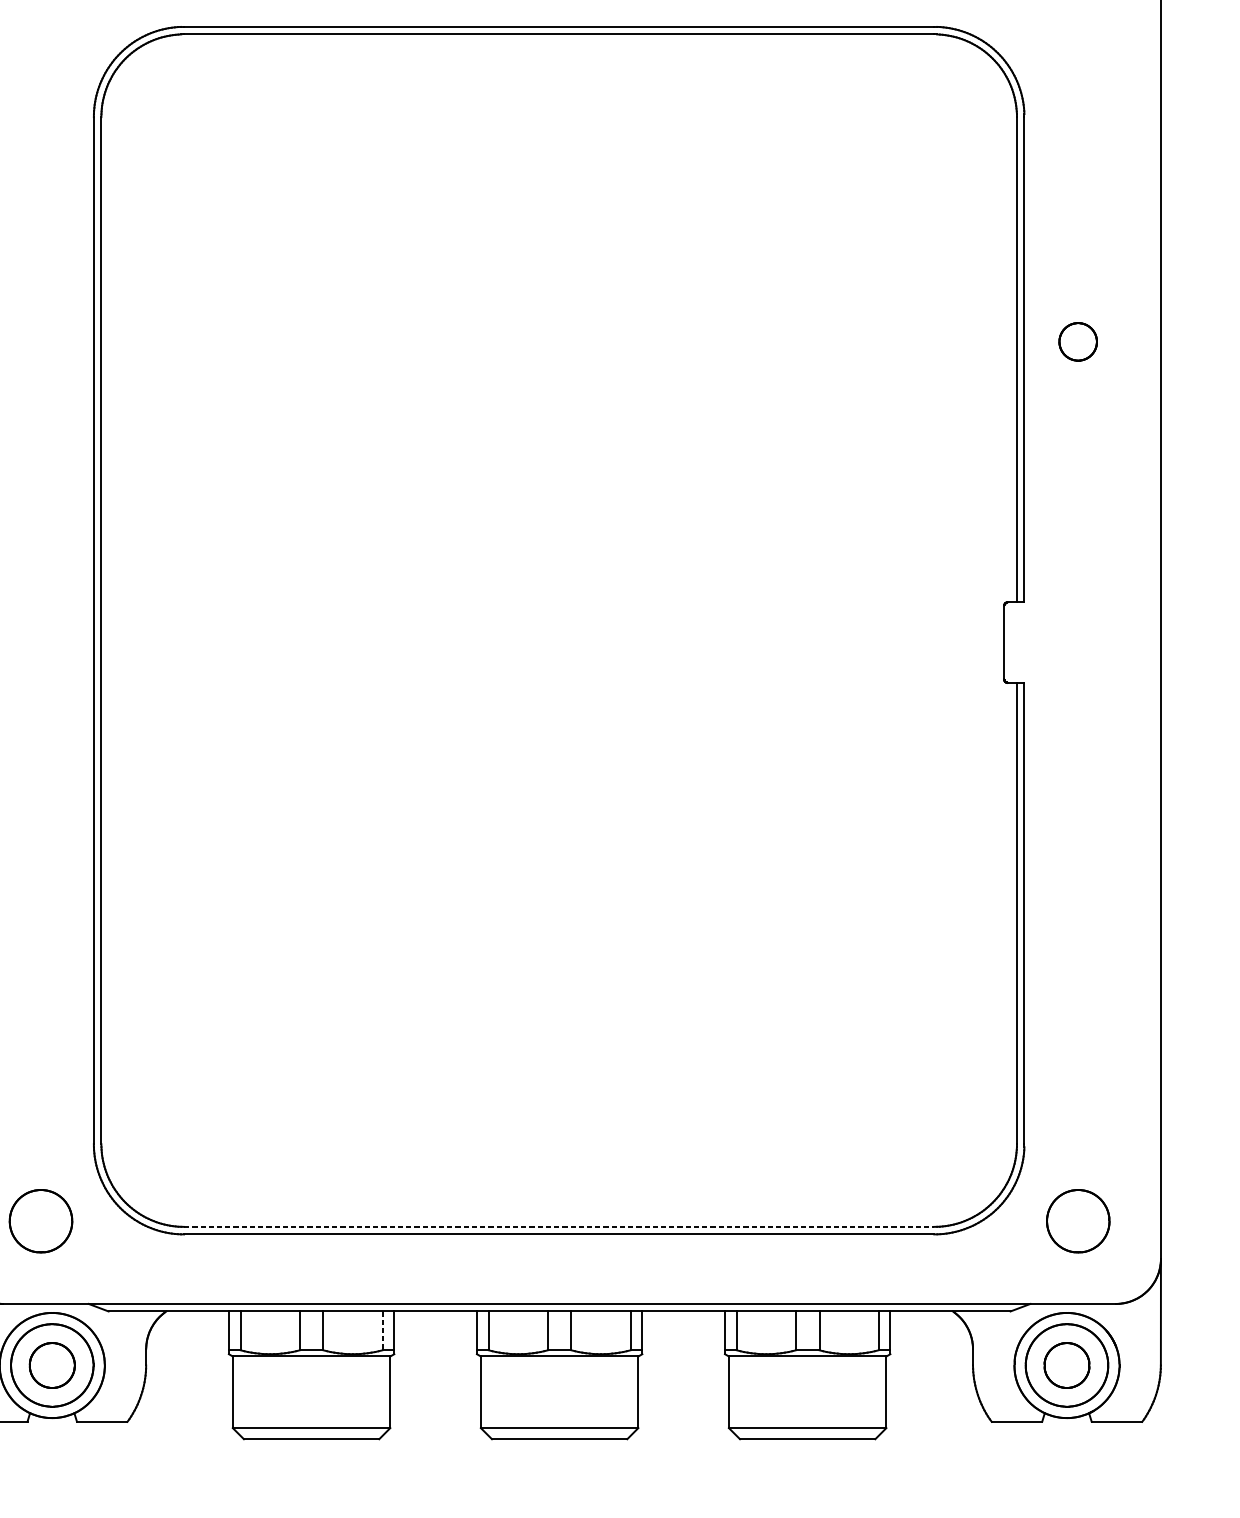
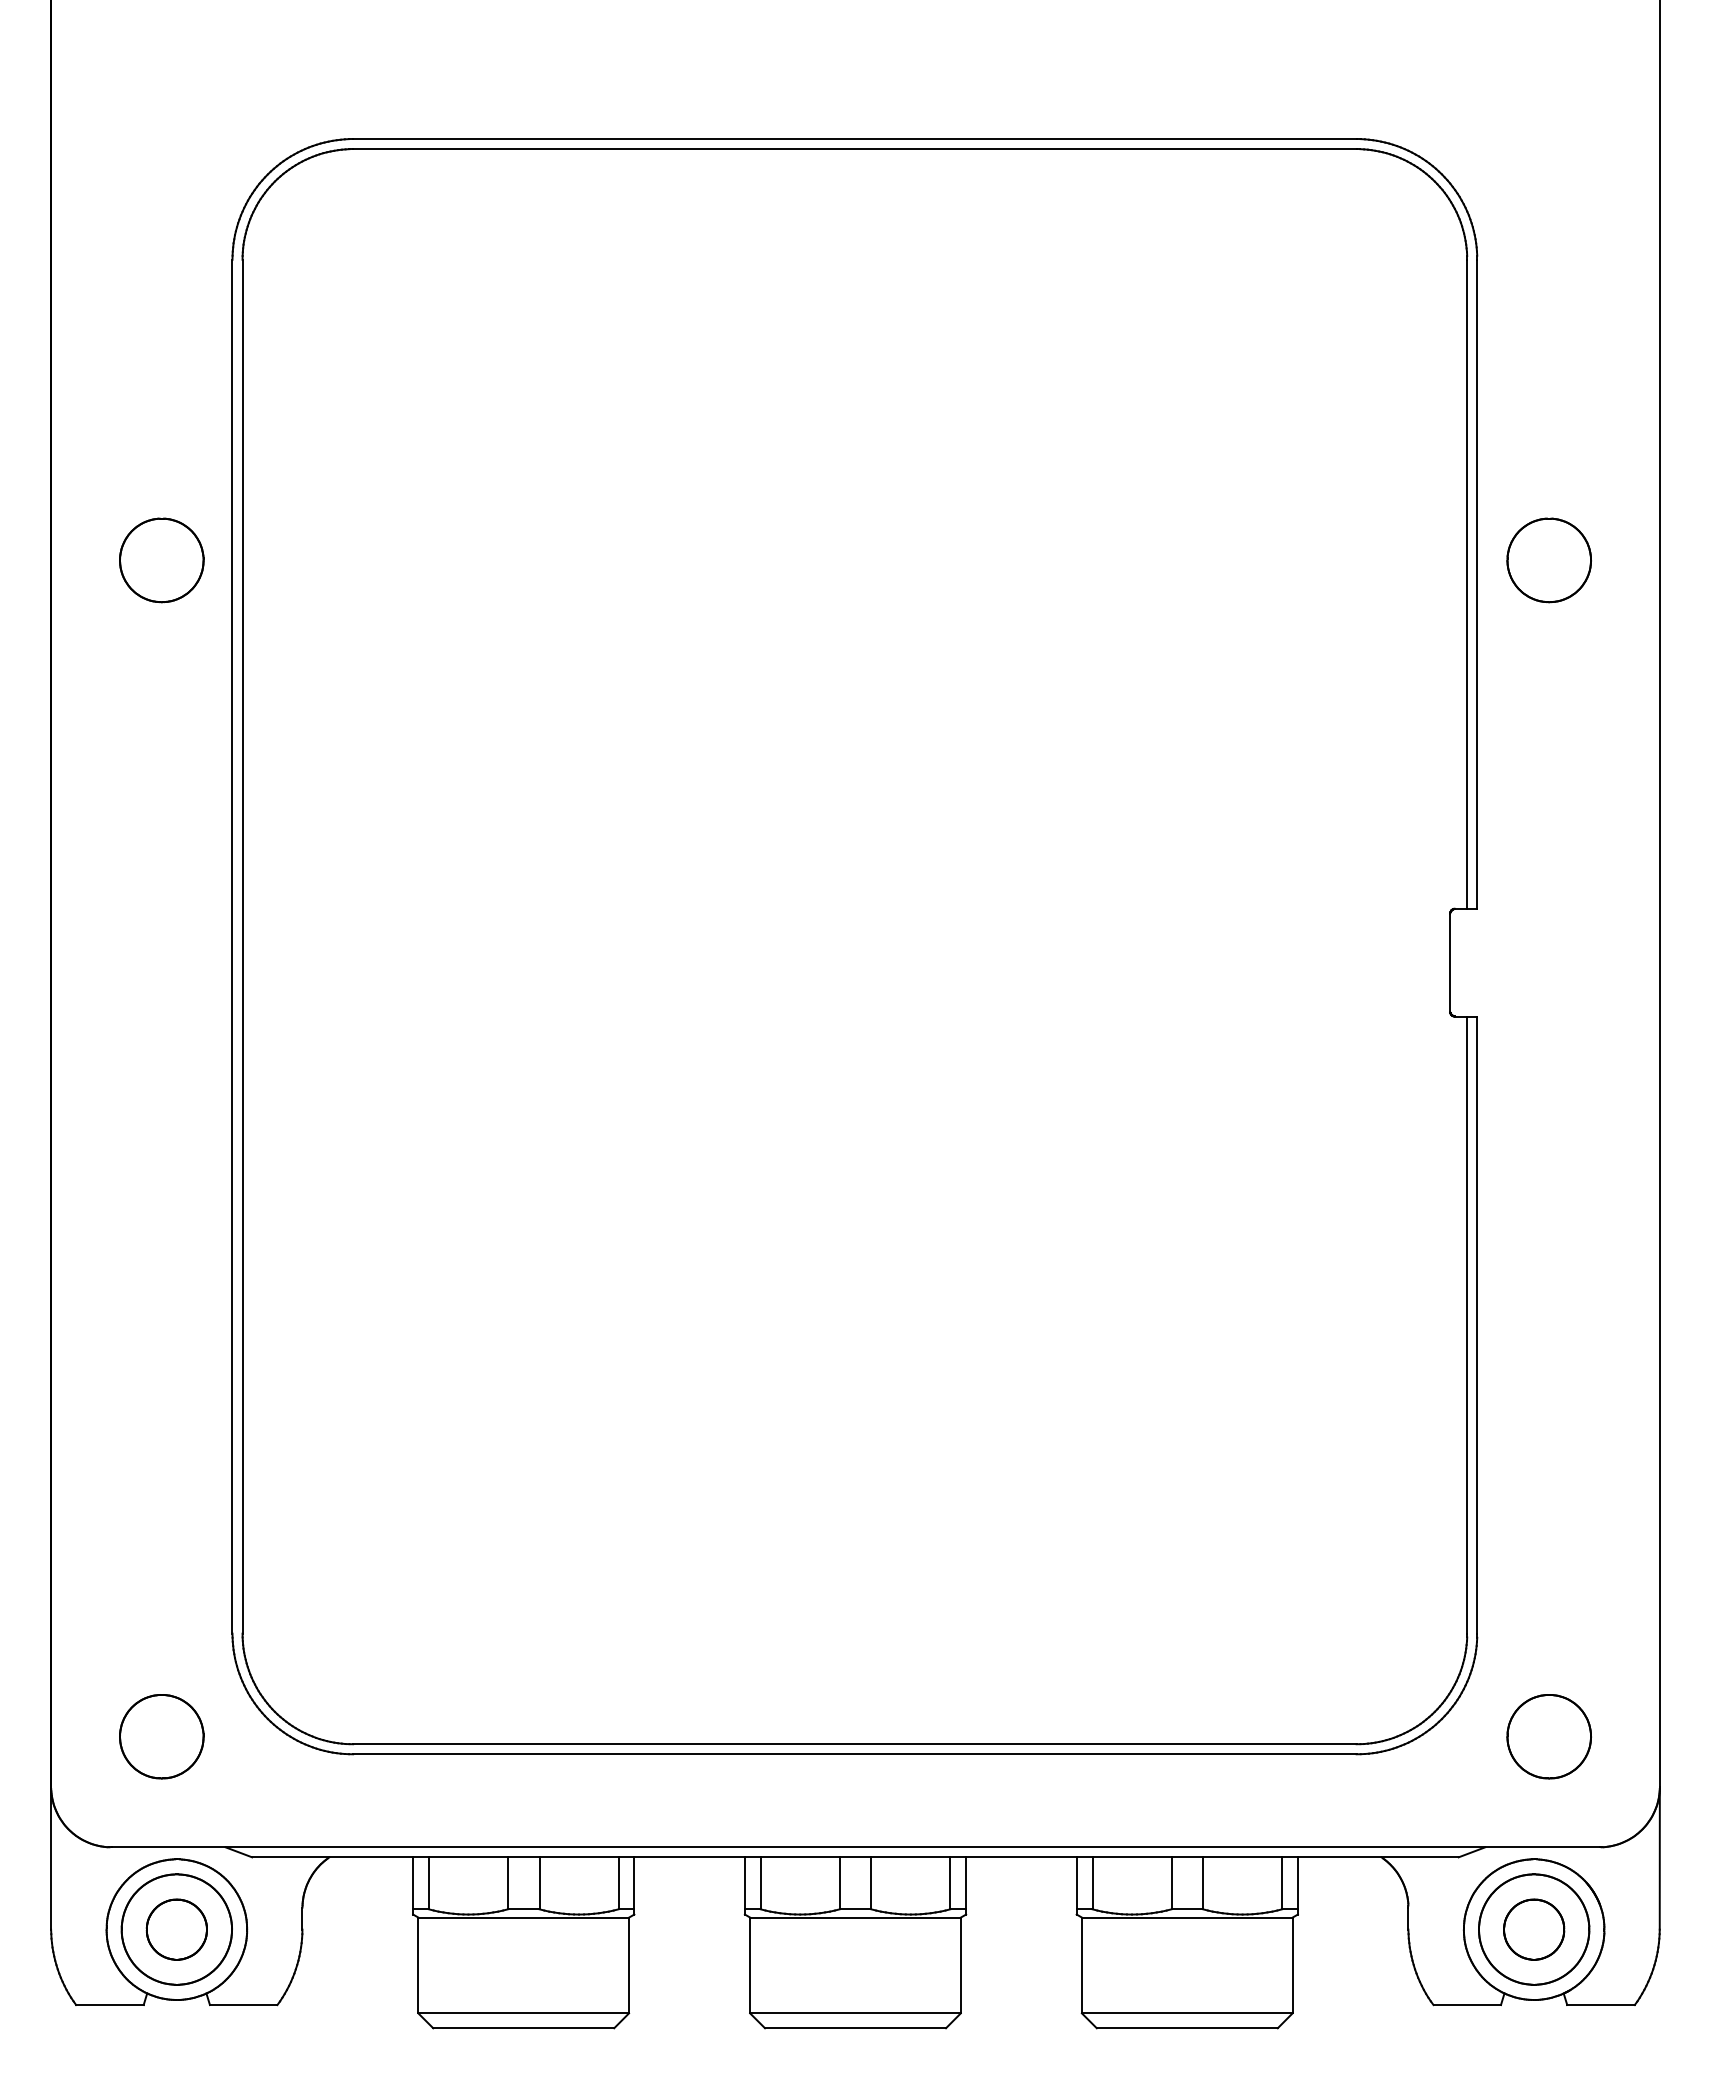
part: (40, 341) -> (161, 560), added
part: (1077, 341) -> (1548, 560), size x1.67
line: (558, 1227) -> (854, 1744), dashed -> solid
line: (382, 1331) -> (618, 1883), dashed -> solid

